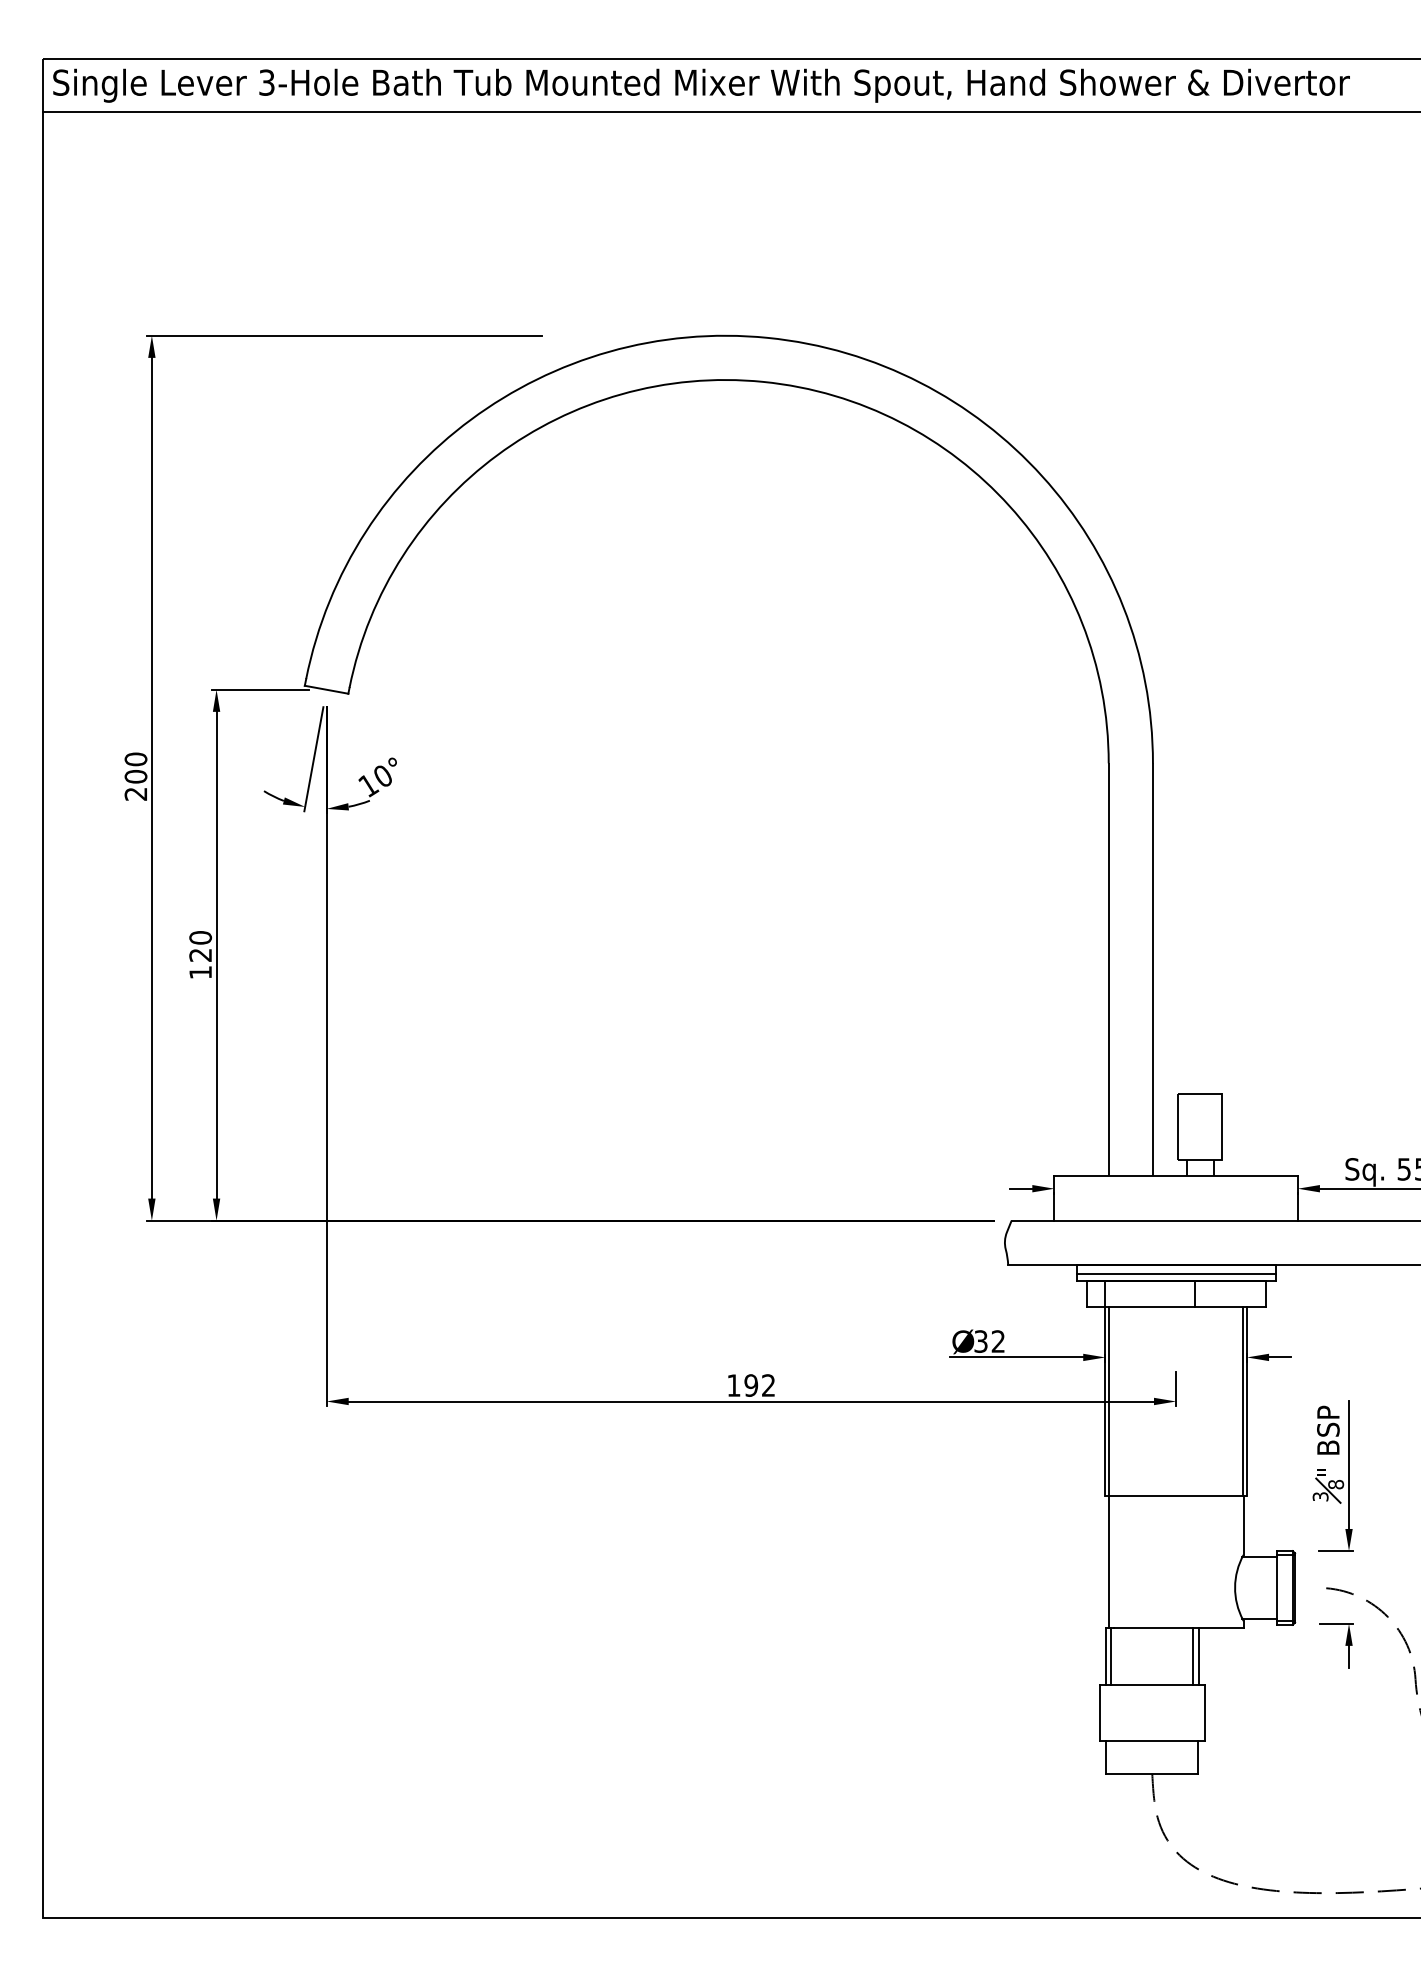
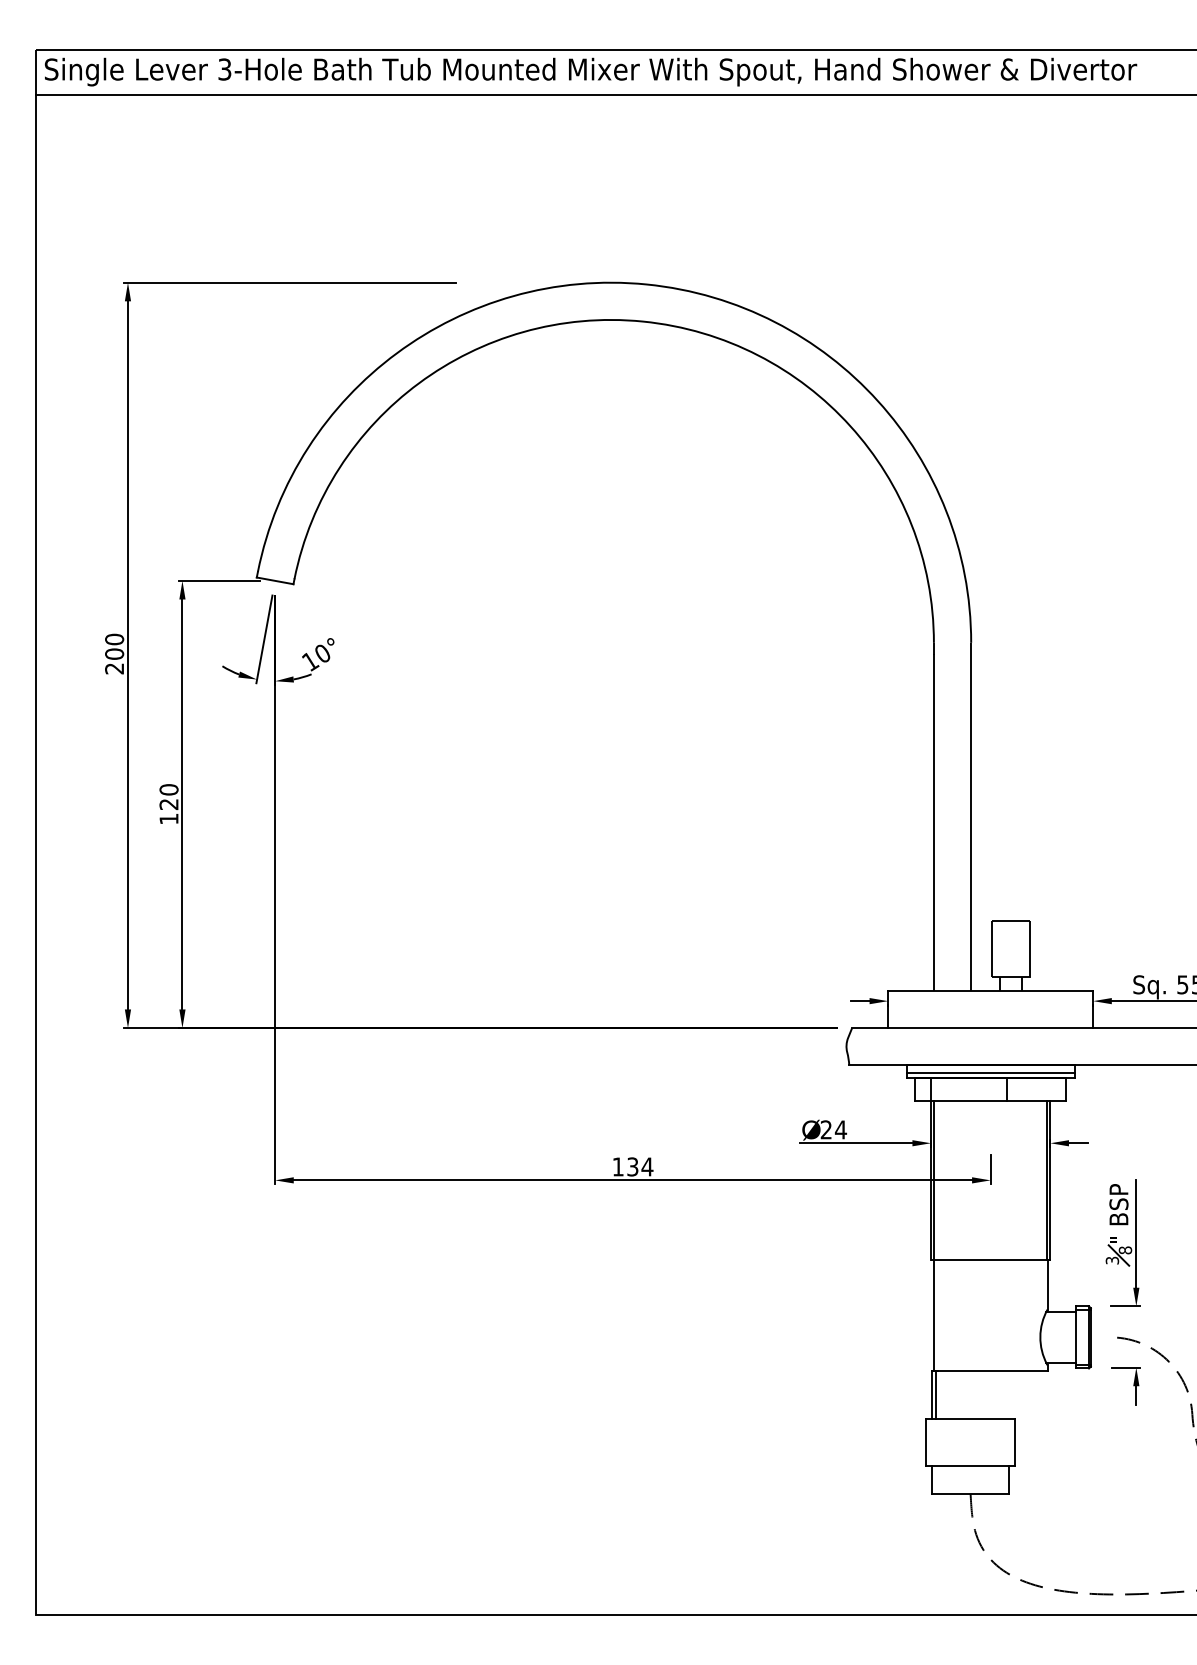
text: (989, 1341) -> (833, 1129), 32 -> 24
text: (759, 1385) -> (639, 1166), 192 -> 134
line: (1193, 1656) -> (1005, 1395), removed
line: (1198, 1656) -> (1009, 1395), removed

